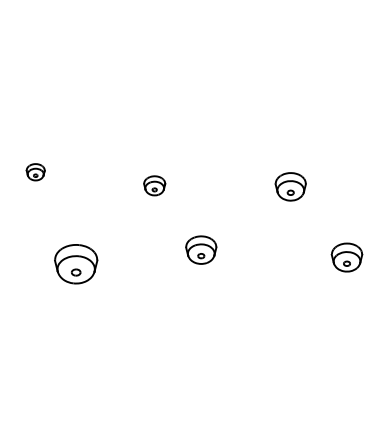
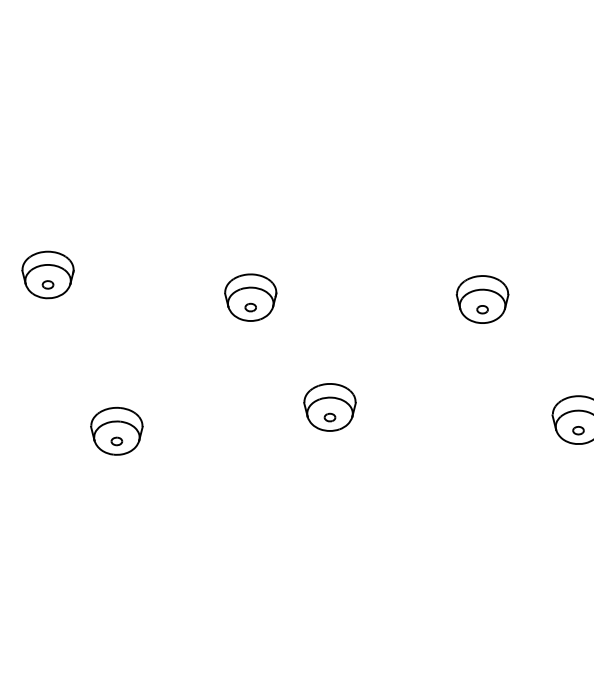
part: (35, 171) -> (47, 273), size x1.67
part: (154, 185) -> (250, 297), size x1.43
part: (76, 263) -> (117, 430), size x0.71

